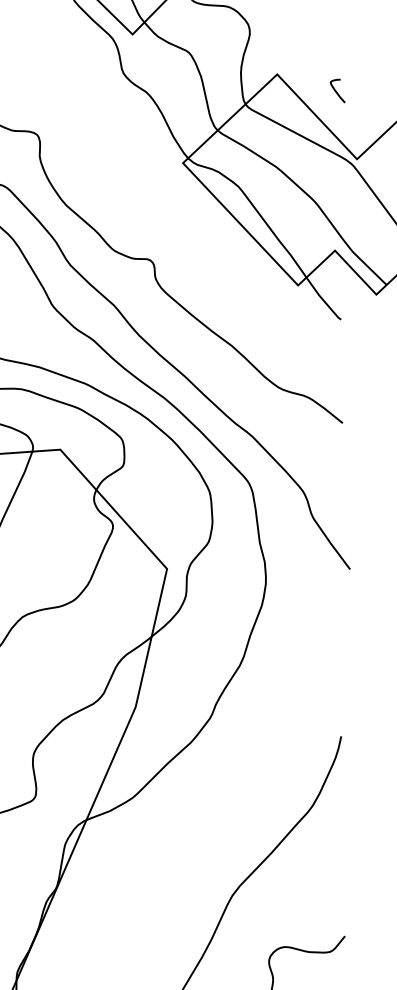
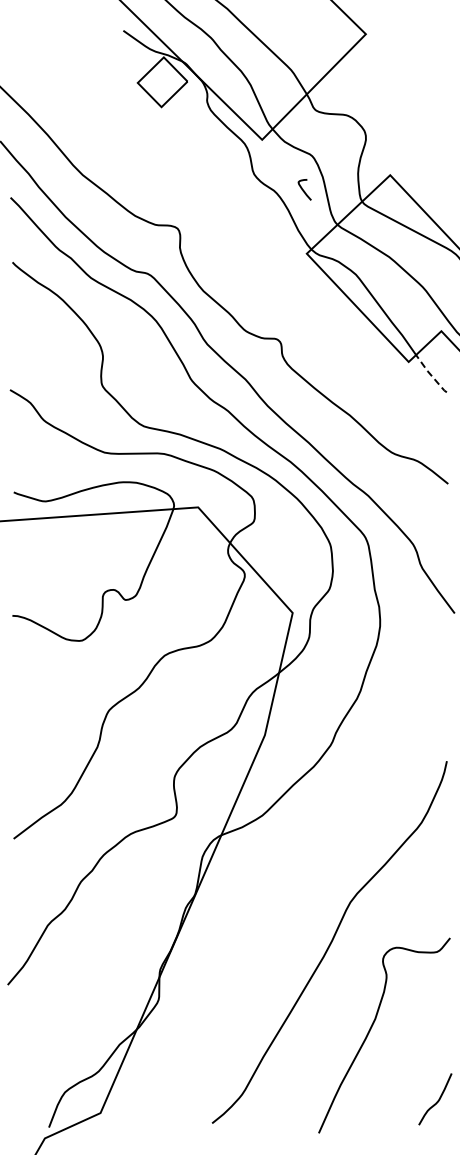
curve: (336, 90) -> (303, 189), moved
line: (322, 299) -> (430, 374), solid -> dashed

